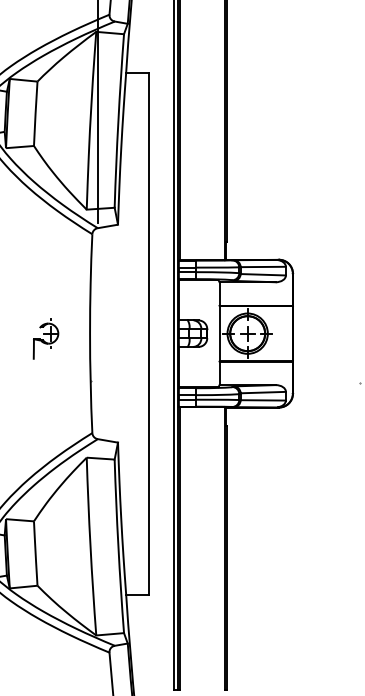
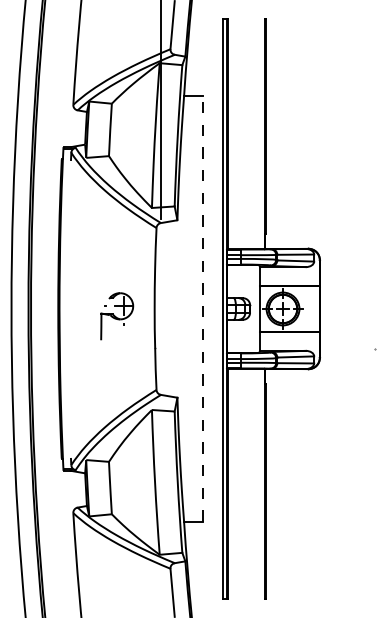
line: (148, 334) -> (202, 309), solid -> dashed
part: (49, 339) -> (121, 313), size x1.6

